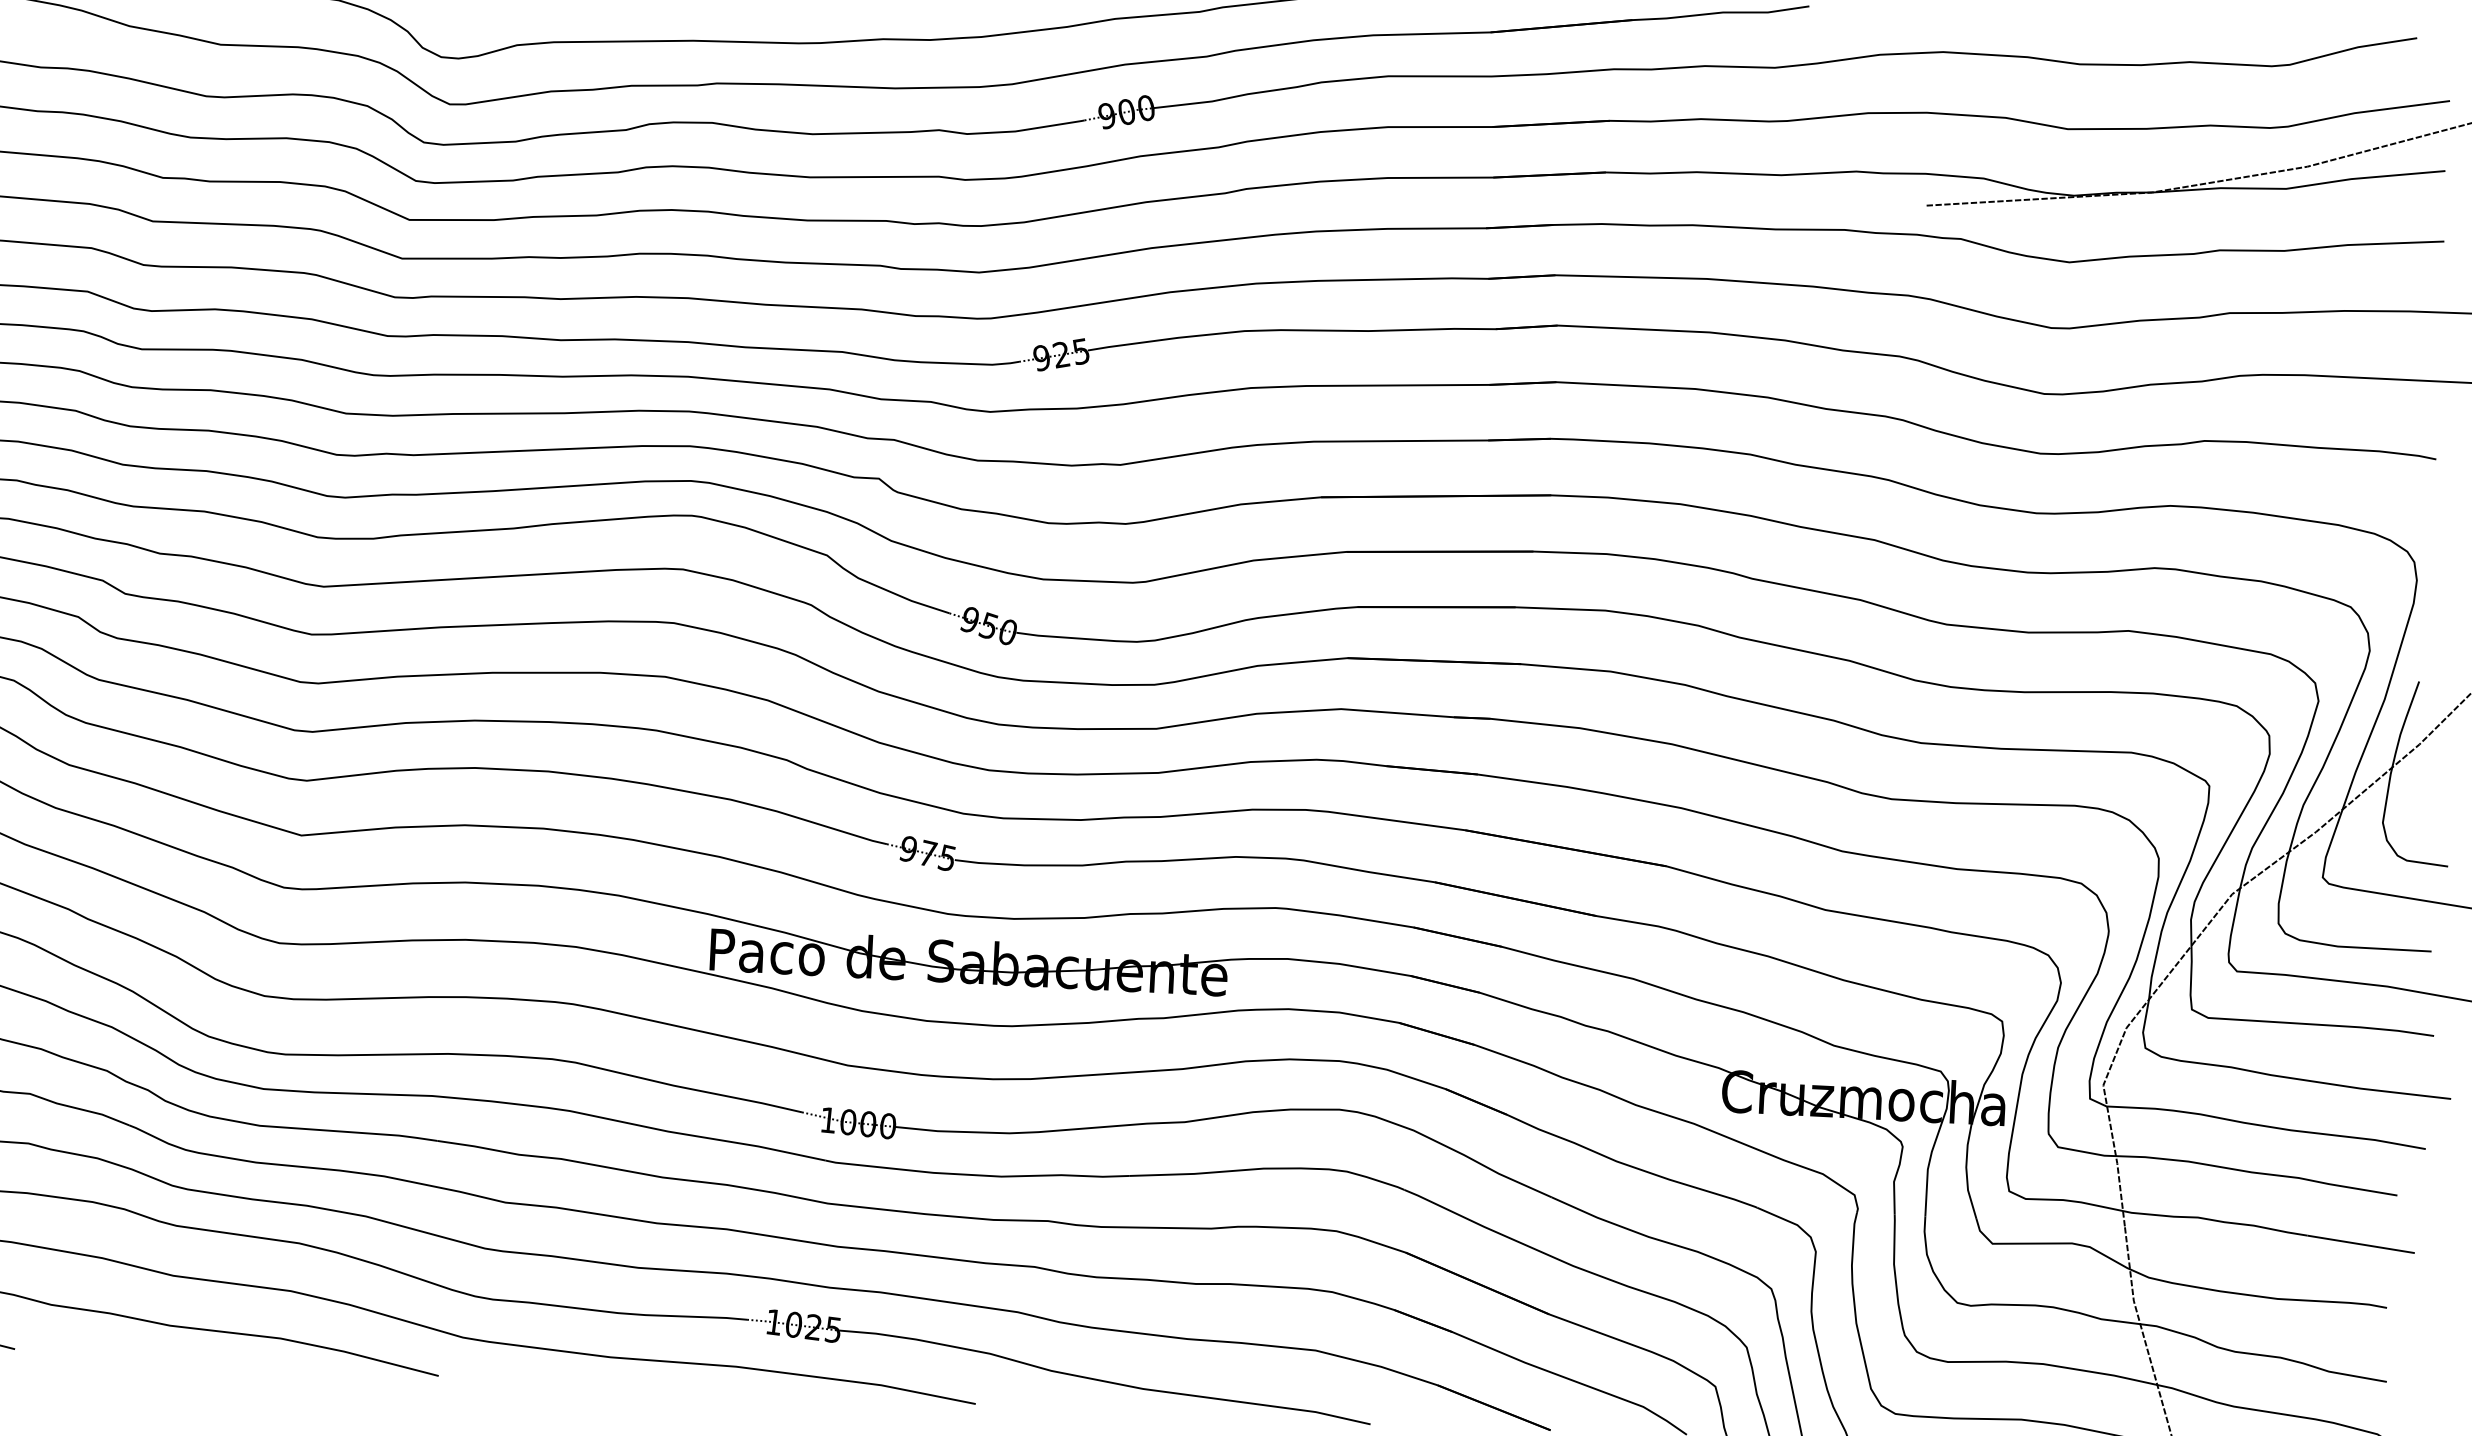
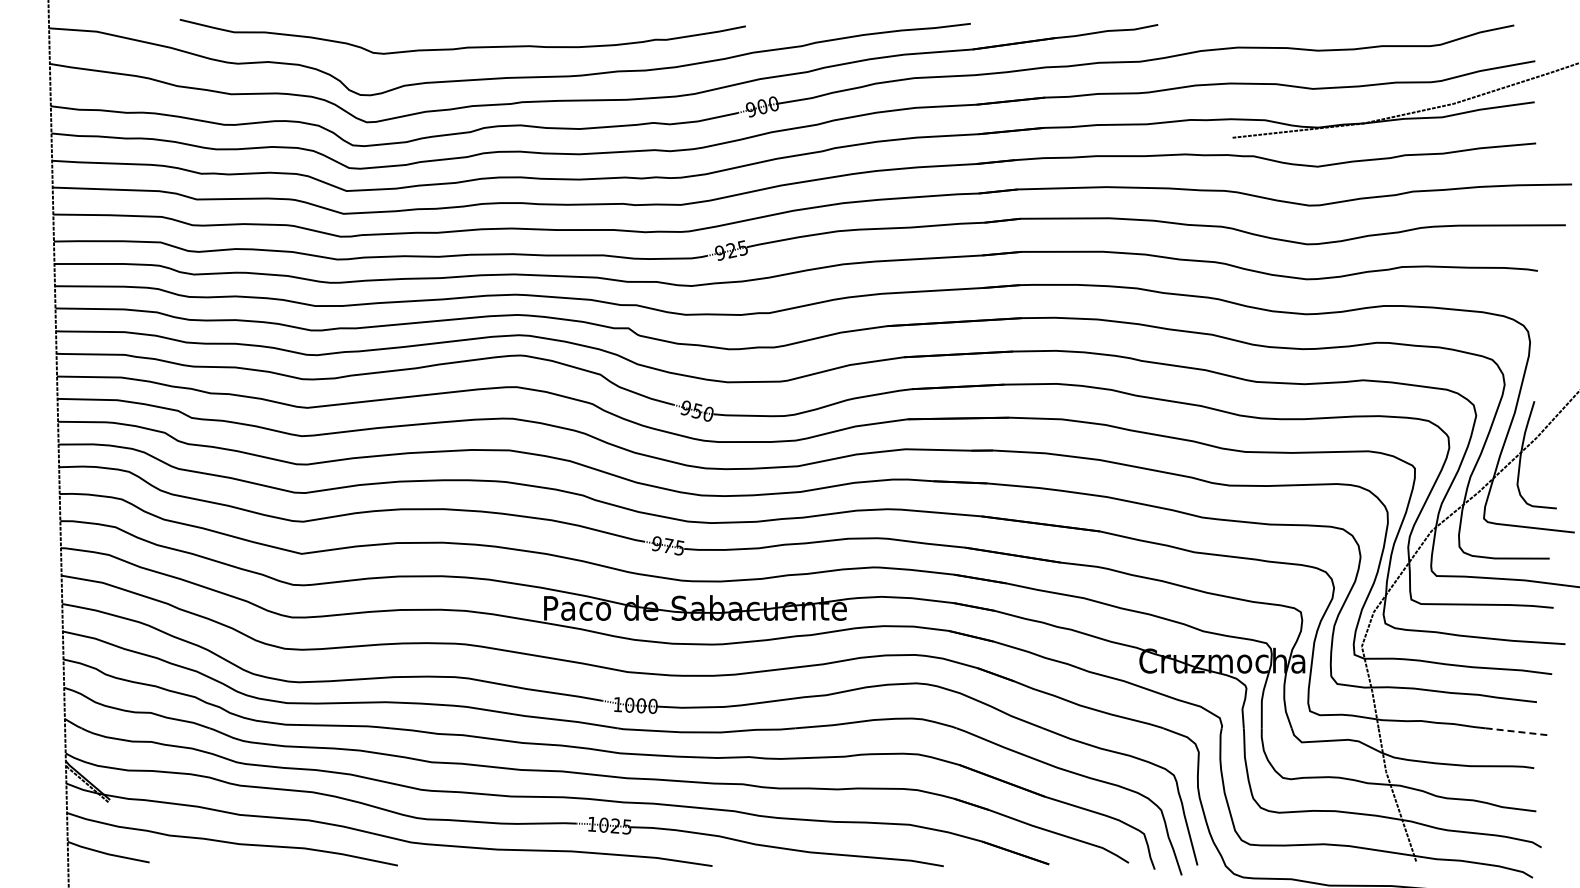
line: (2361, 1243) -> (1517, 731), solid -> dashed

